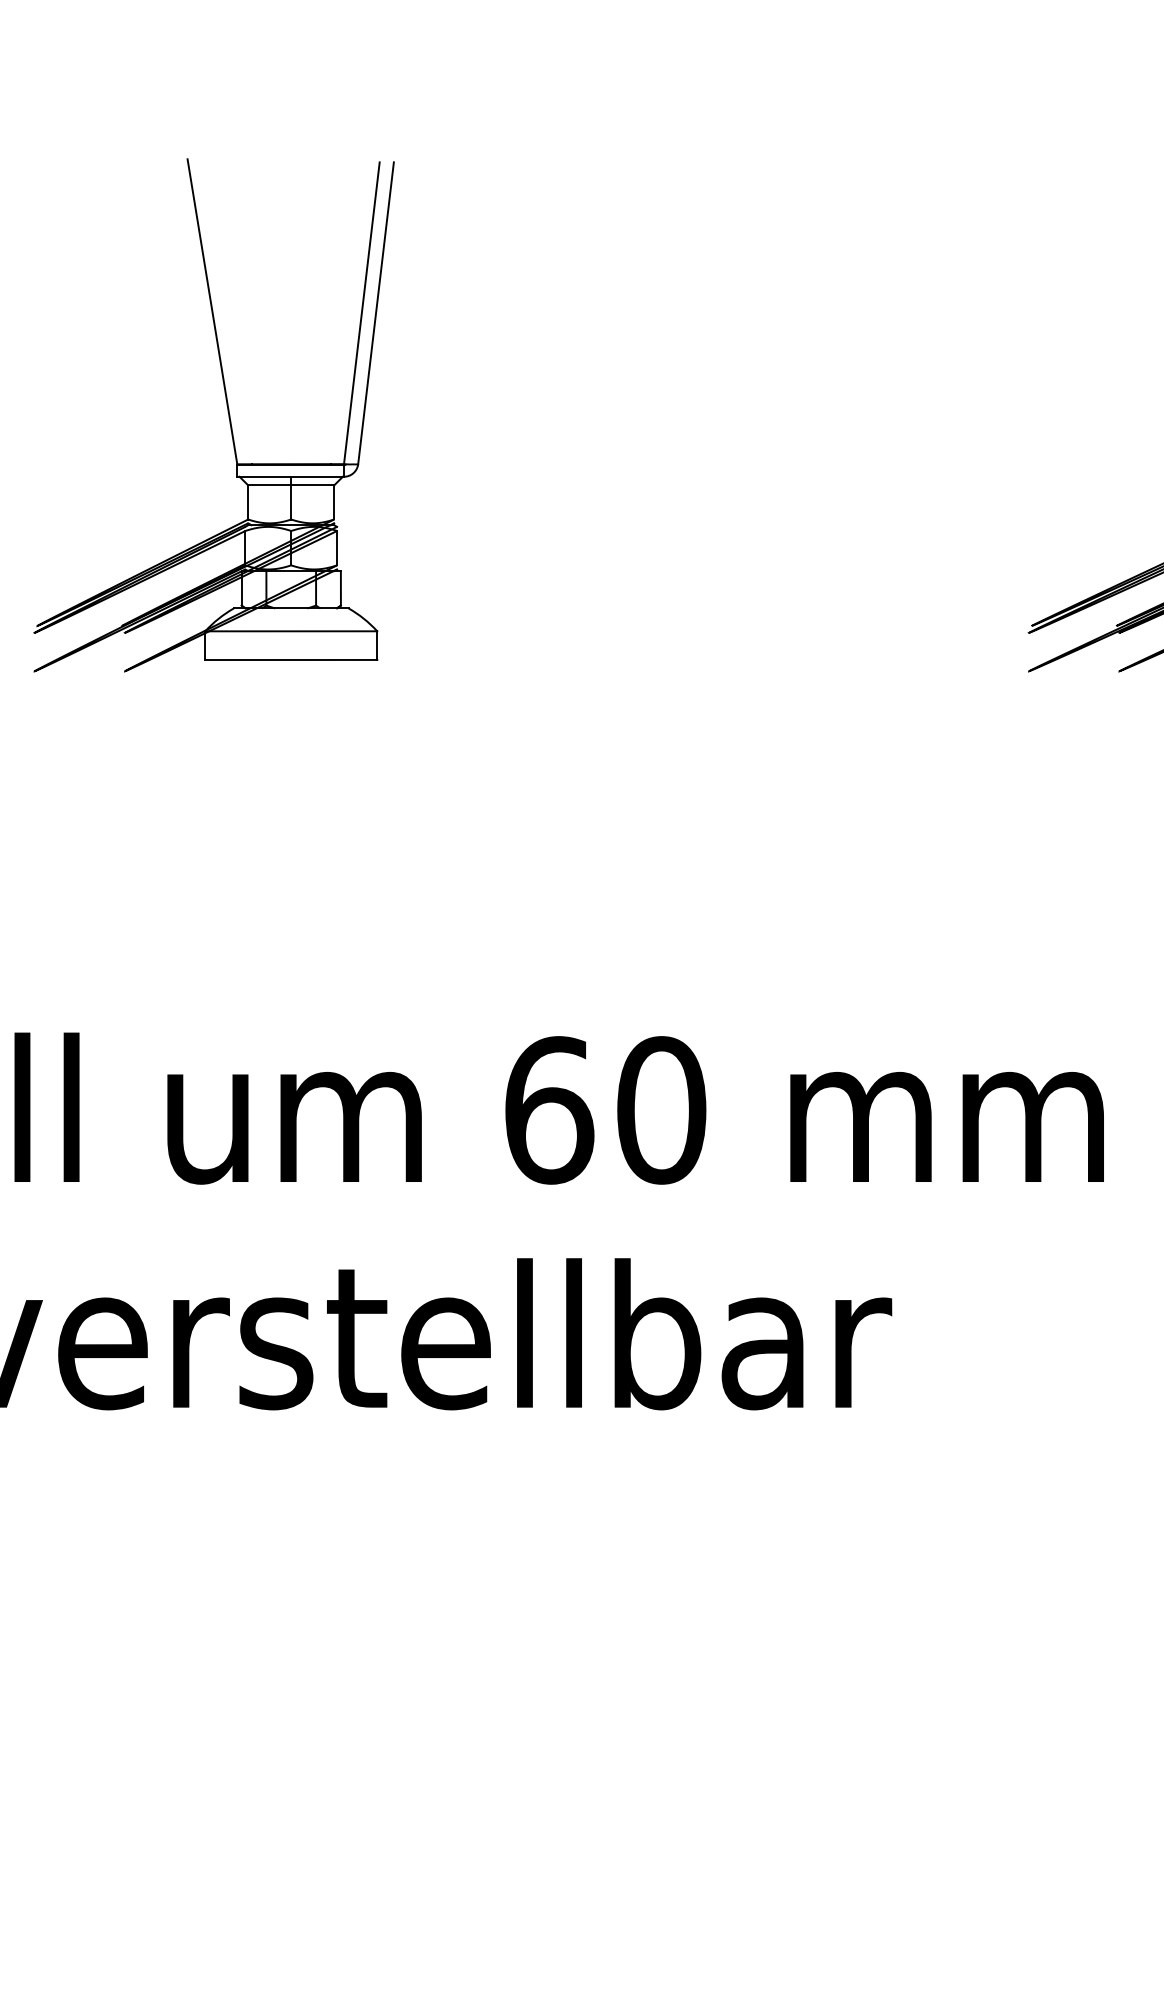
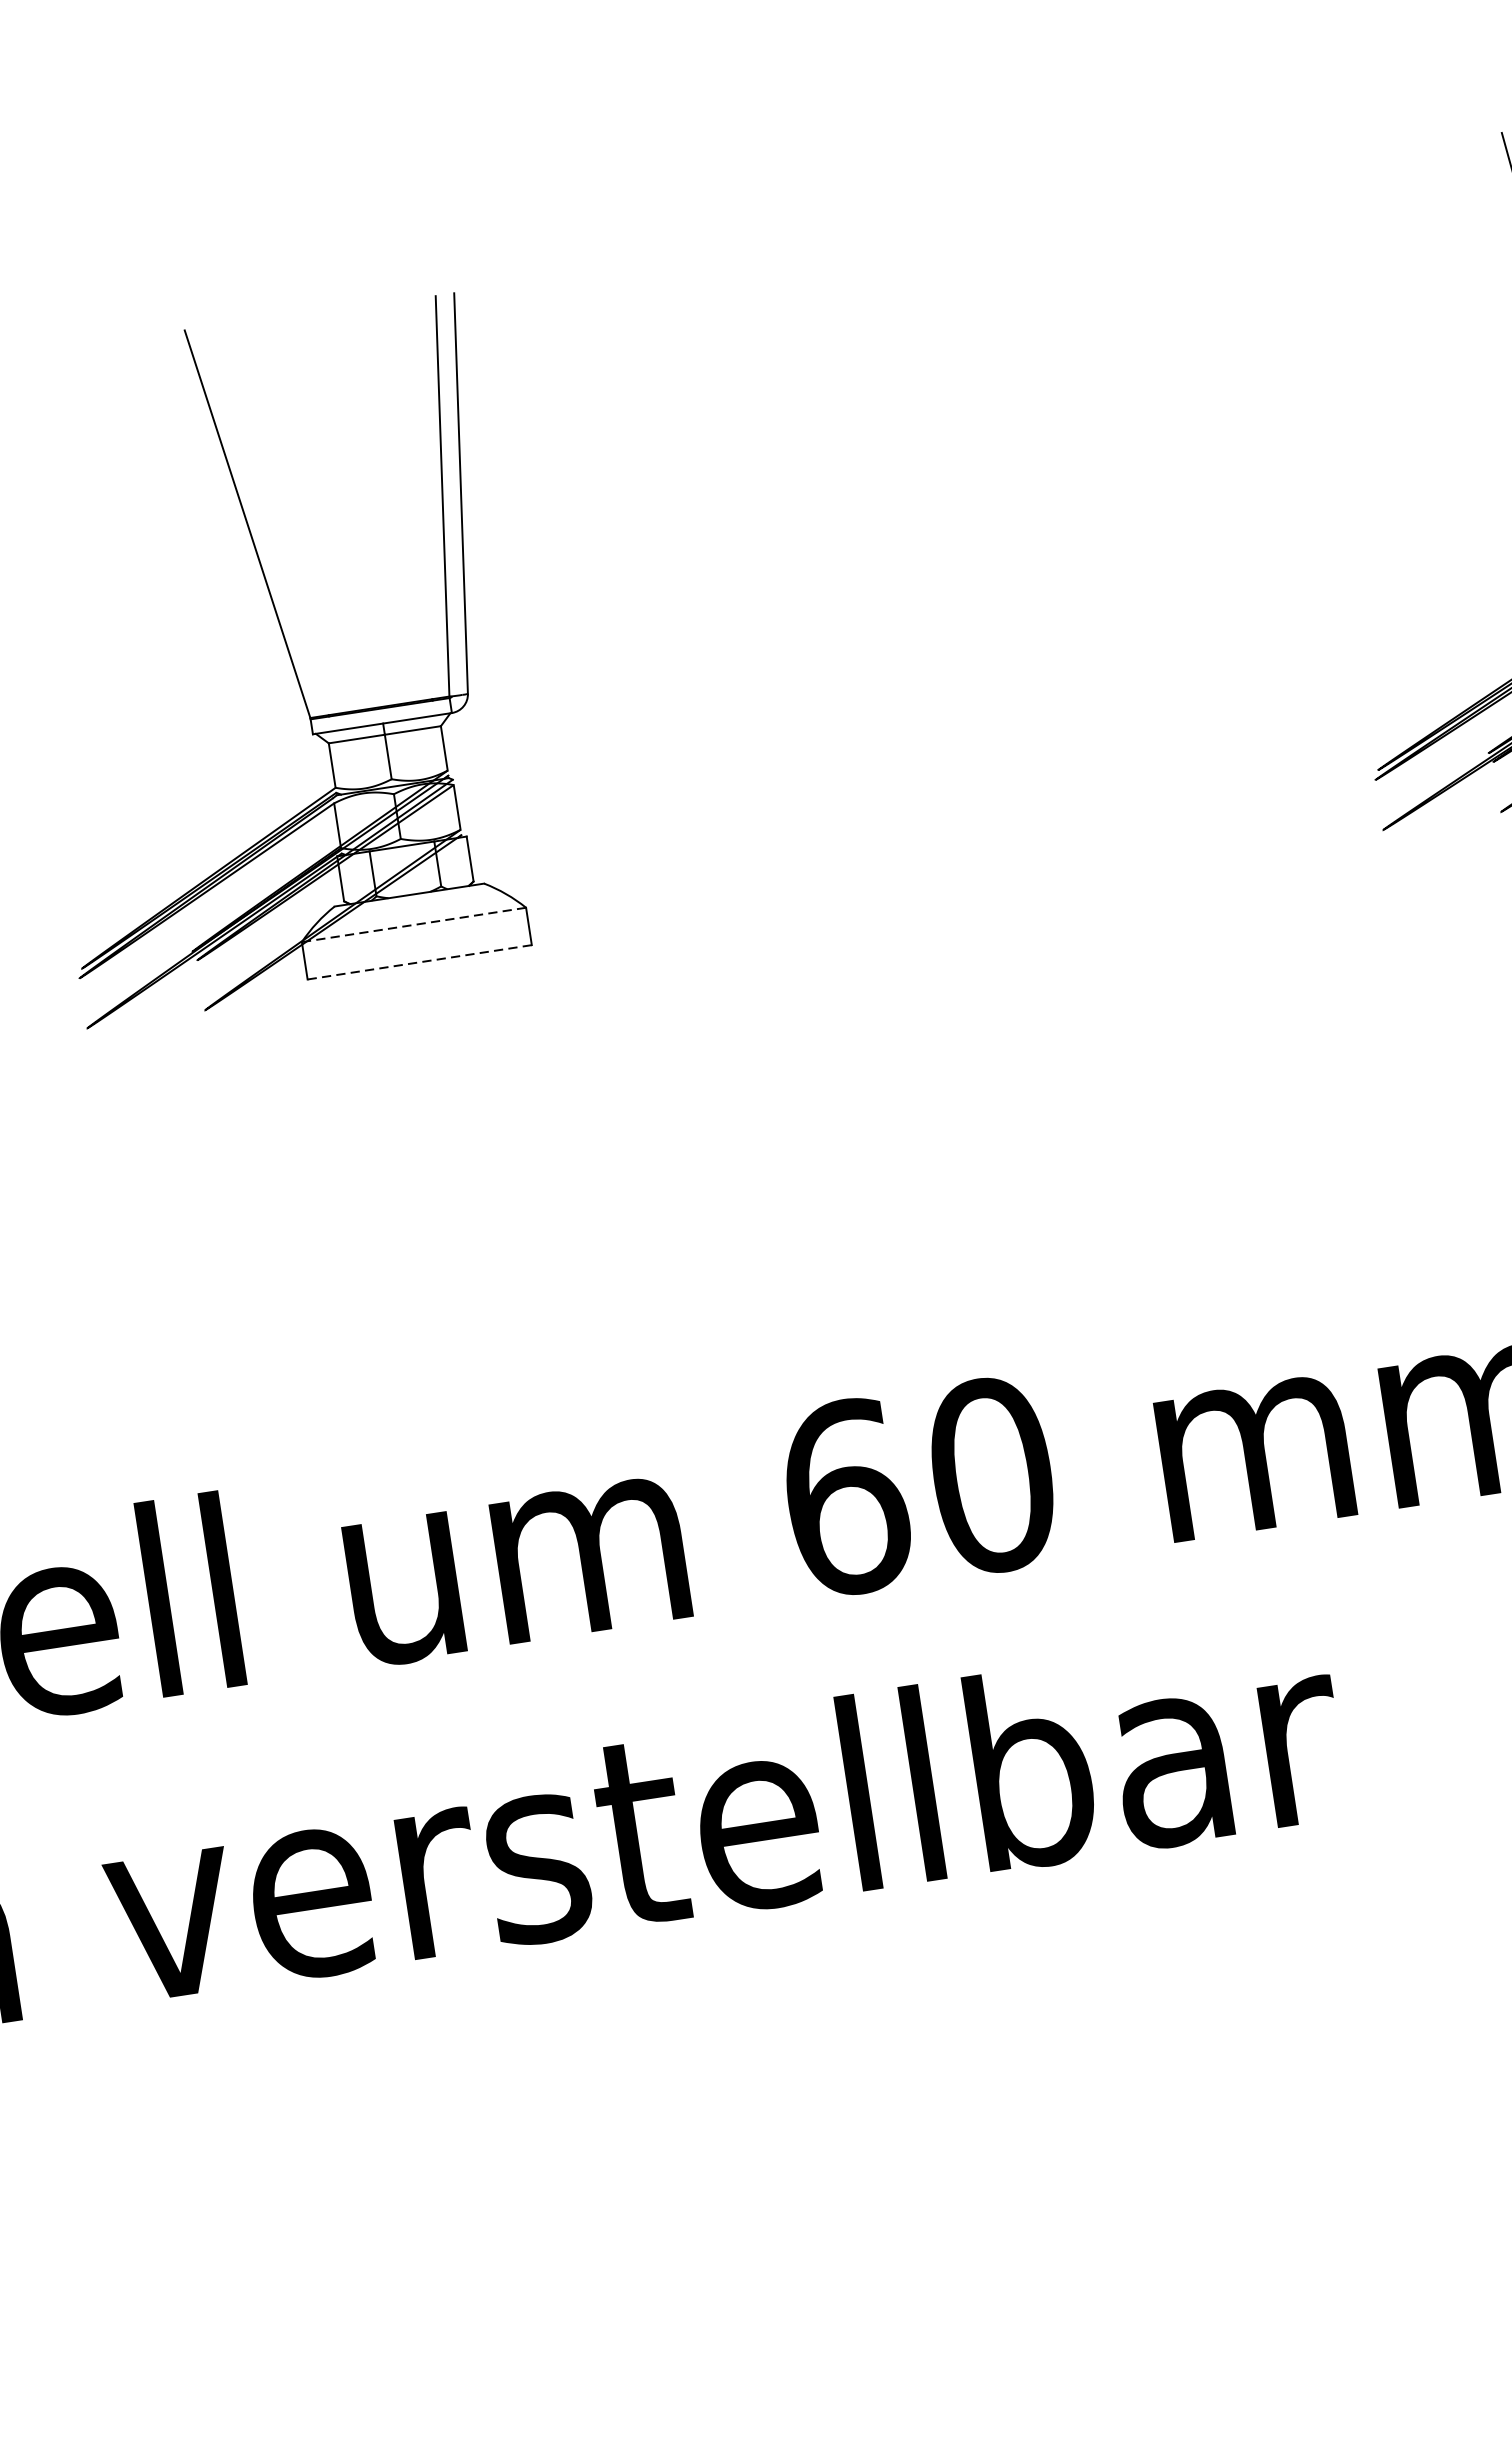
line: (290, 631) -> (413, 925), solid -> dashed
line: (290, 660) -> (418, 963), solid -> dashed

